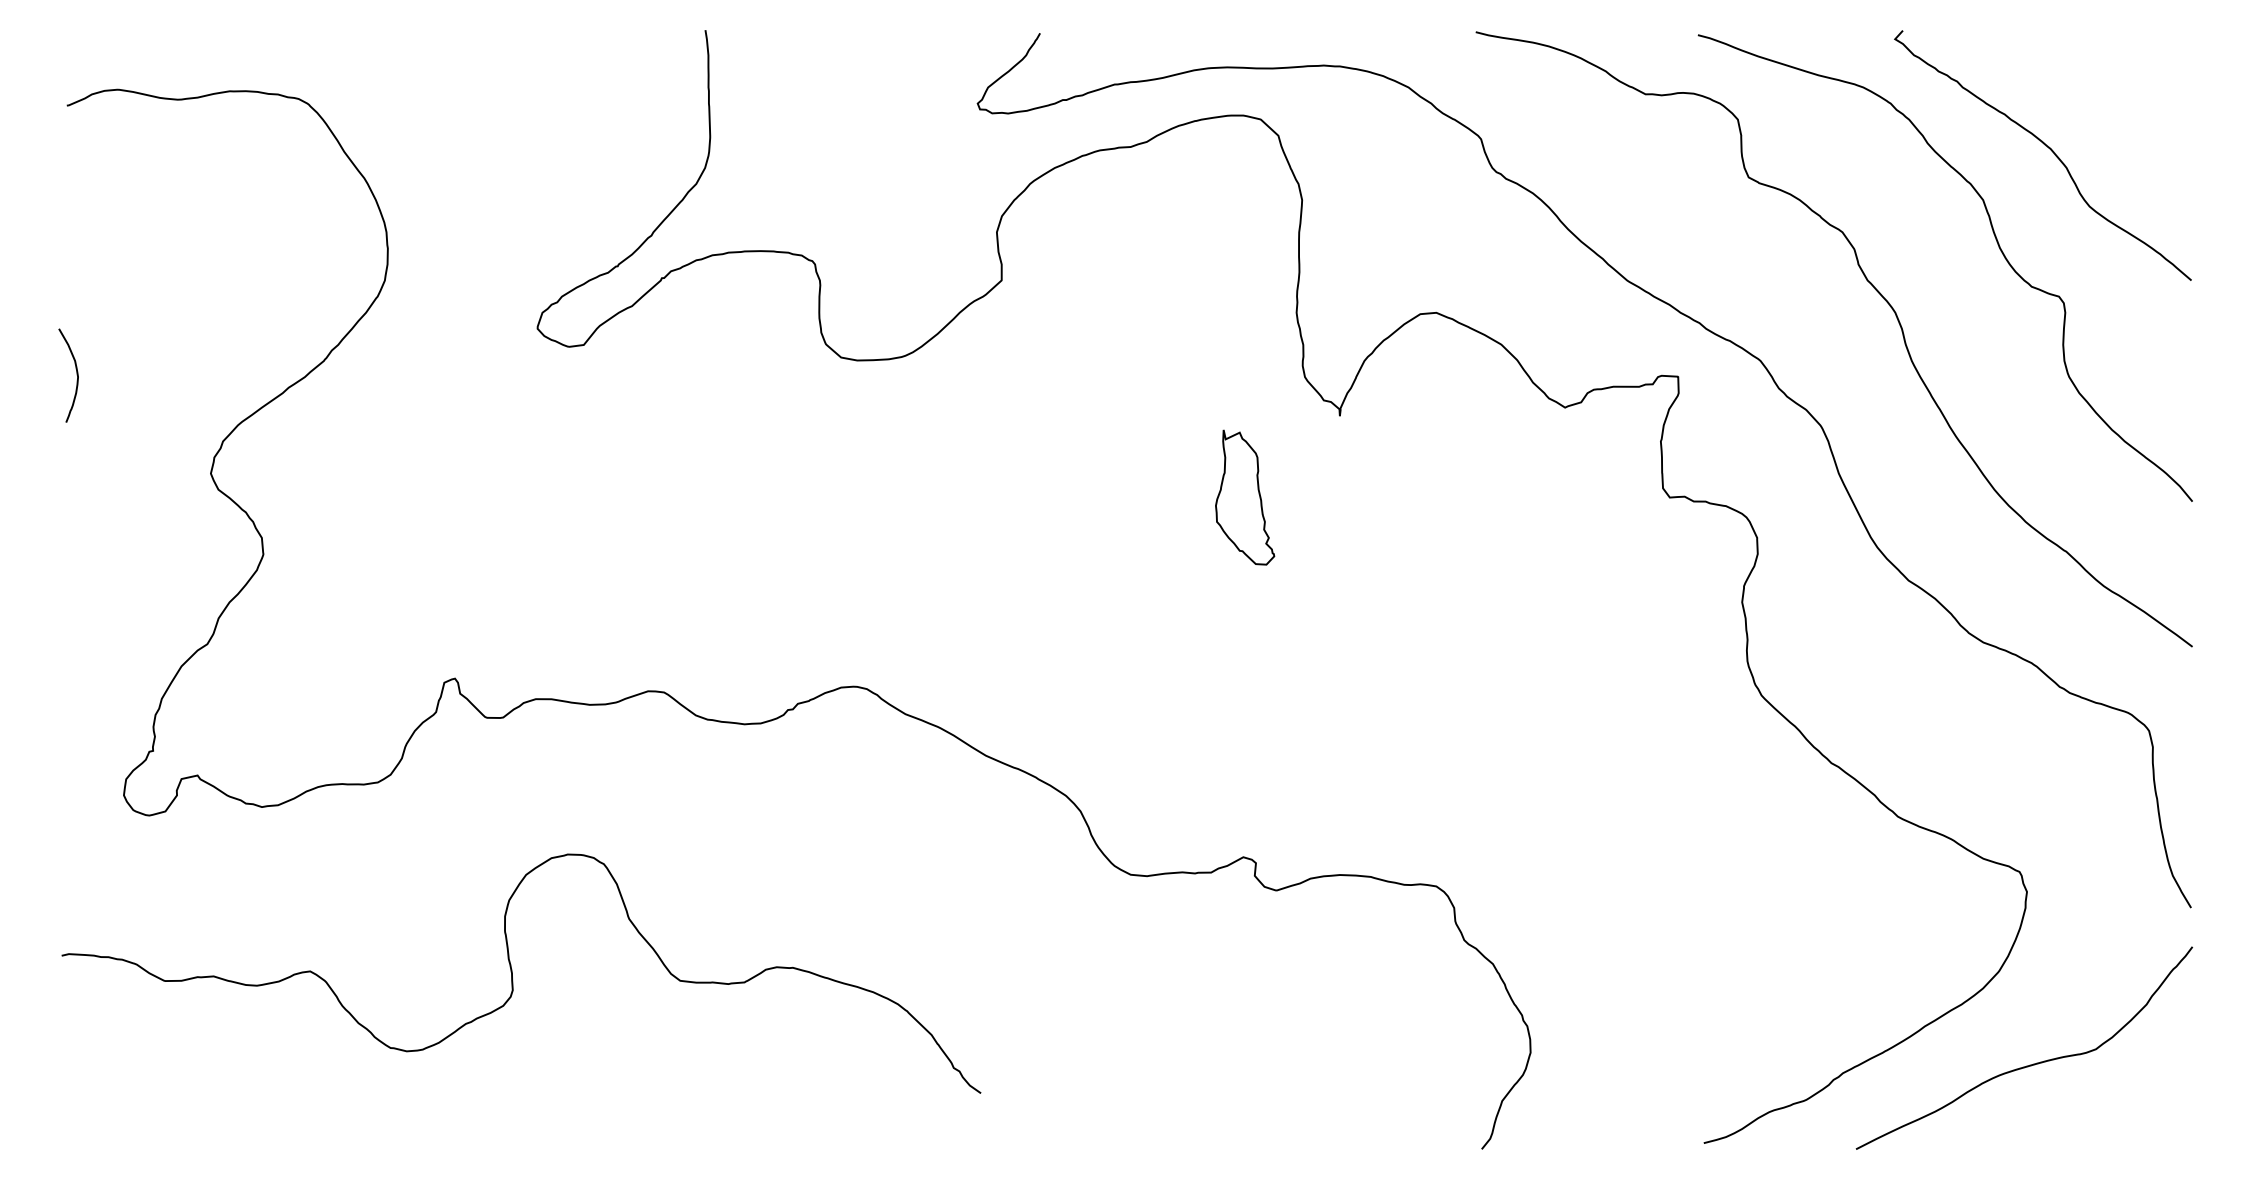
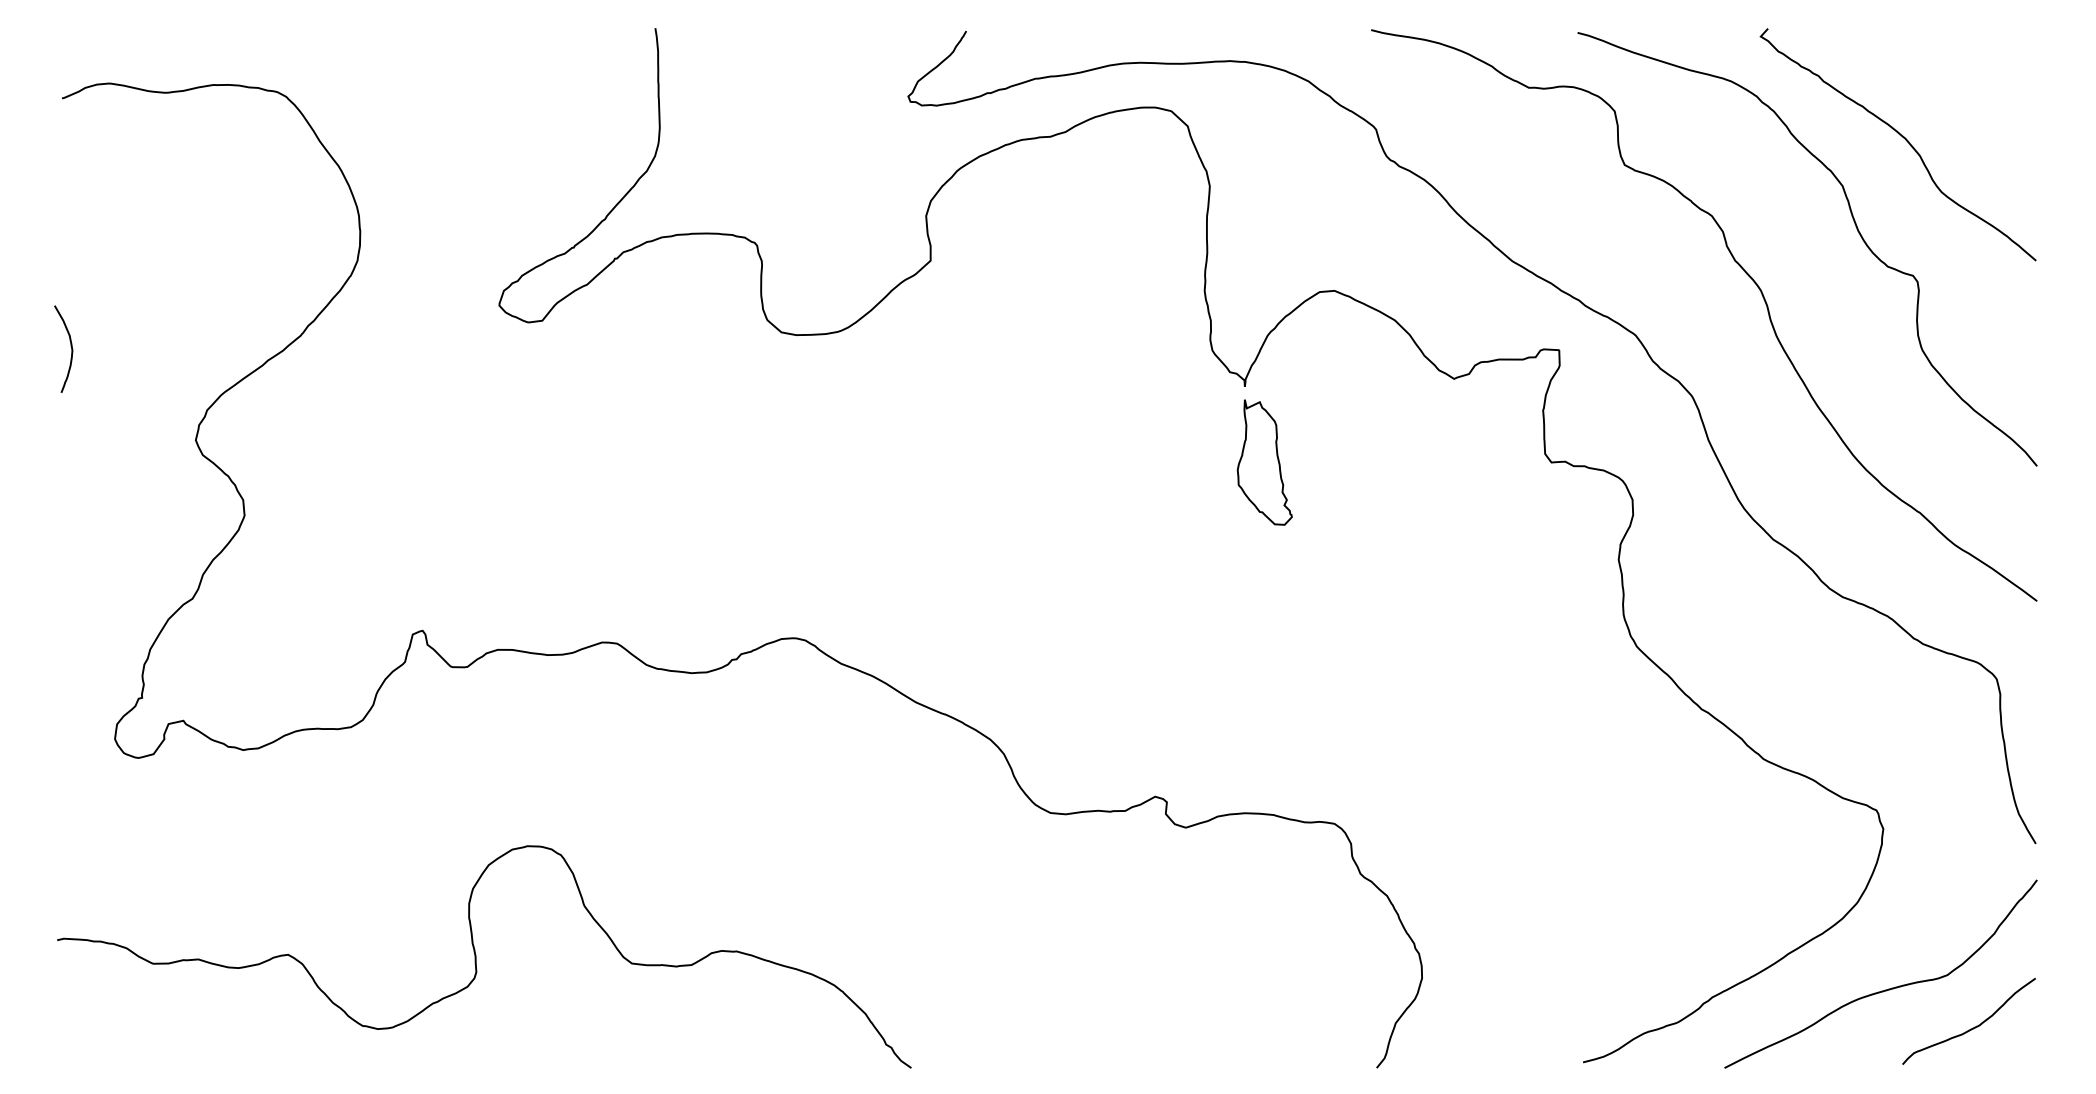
part: (1244, 497) -> (1264, 462), moved
curve: (512, 973) -> (476, 956), moved
curve: (2122, 1105) -> (1972, 1027), added

